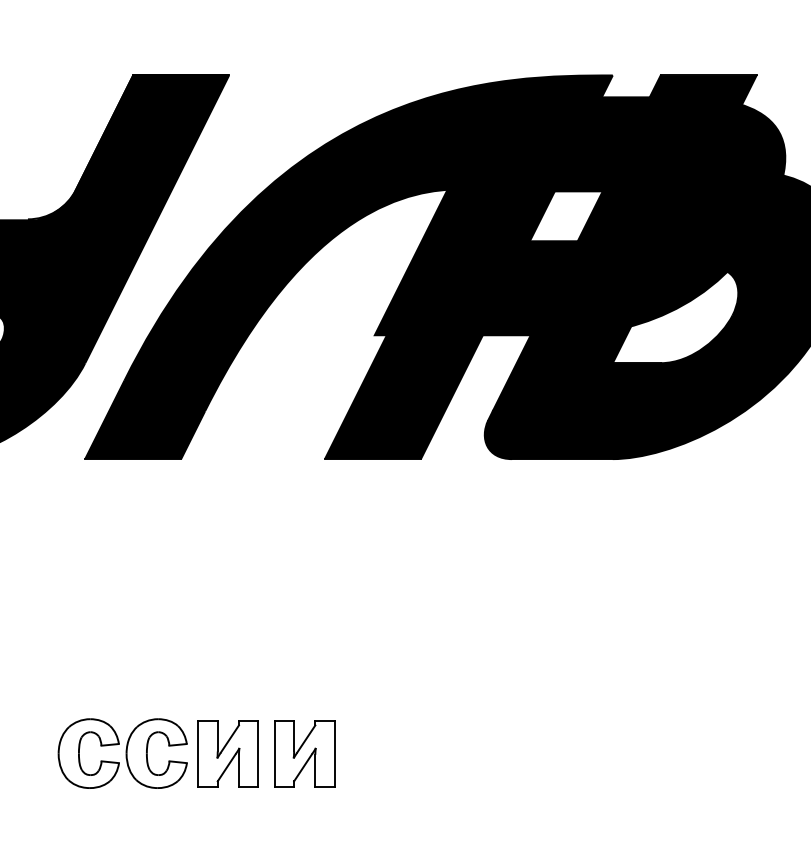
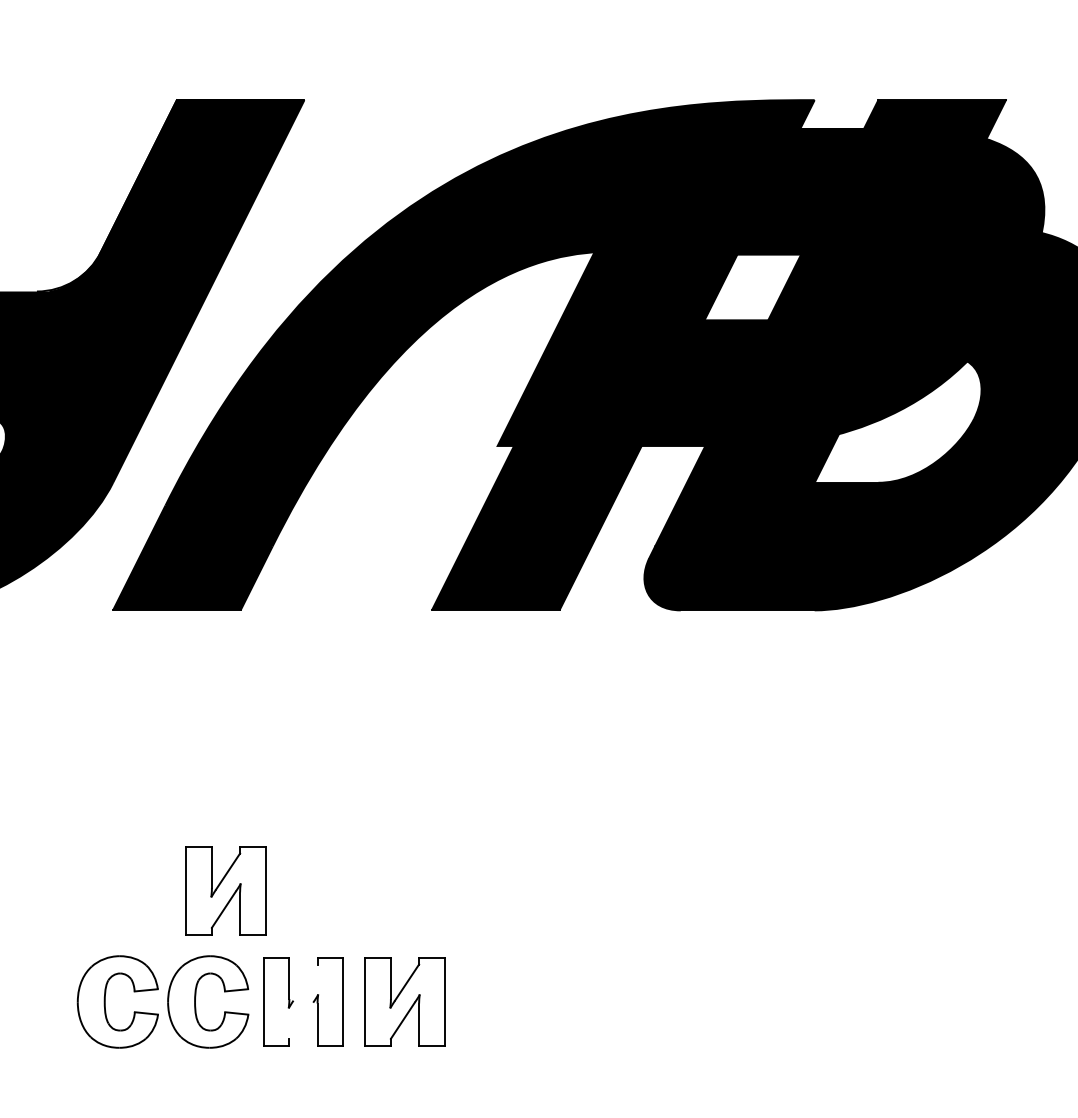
part: (169, 669) -> (225, 890), added
line: (229, 738) -> (305, 982), removed
line: (226, 767) -> (301, 1020), removed

